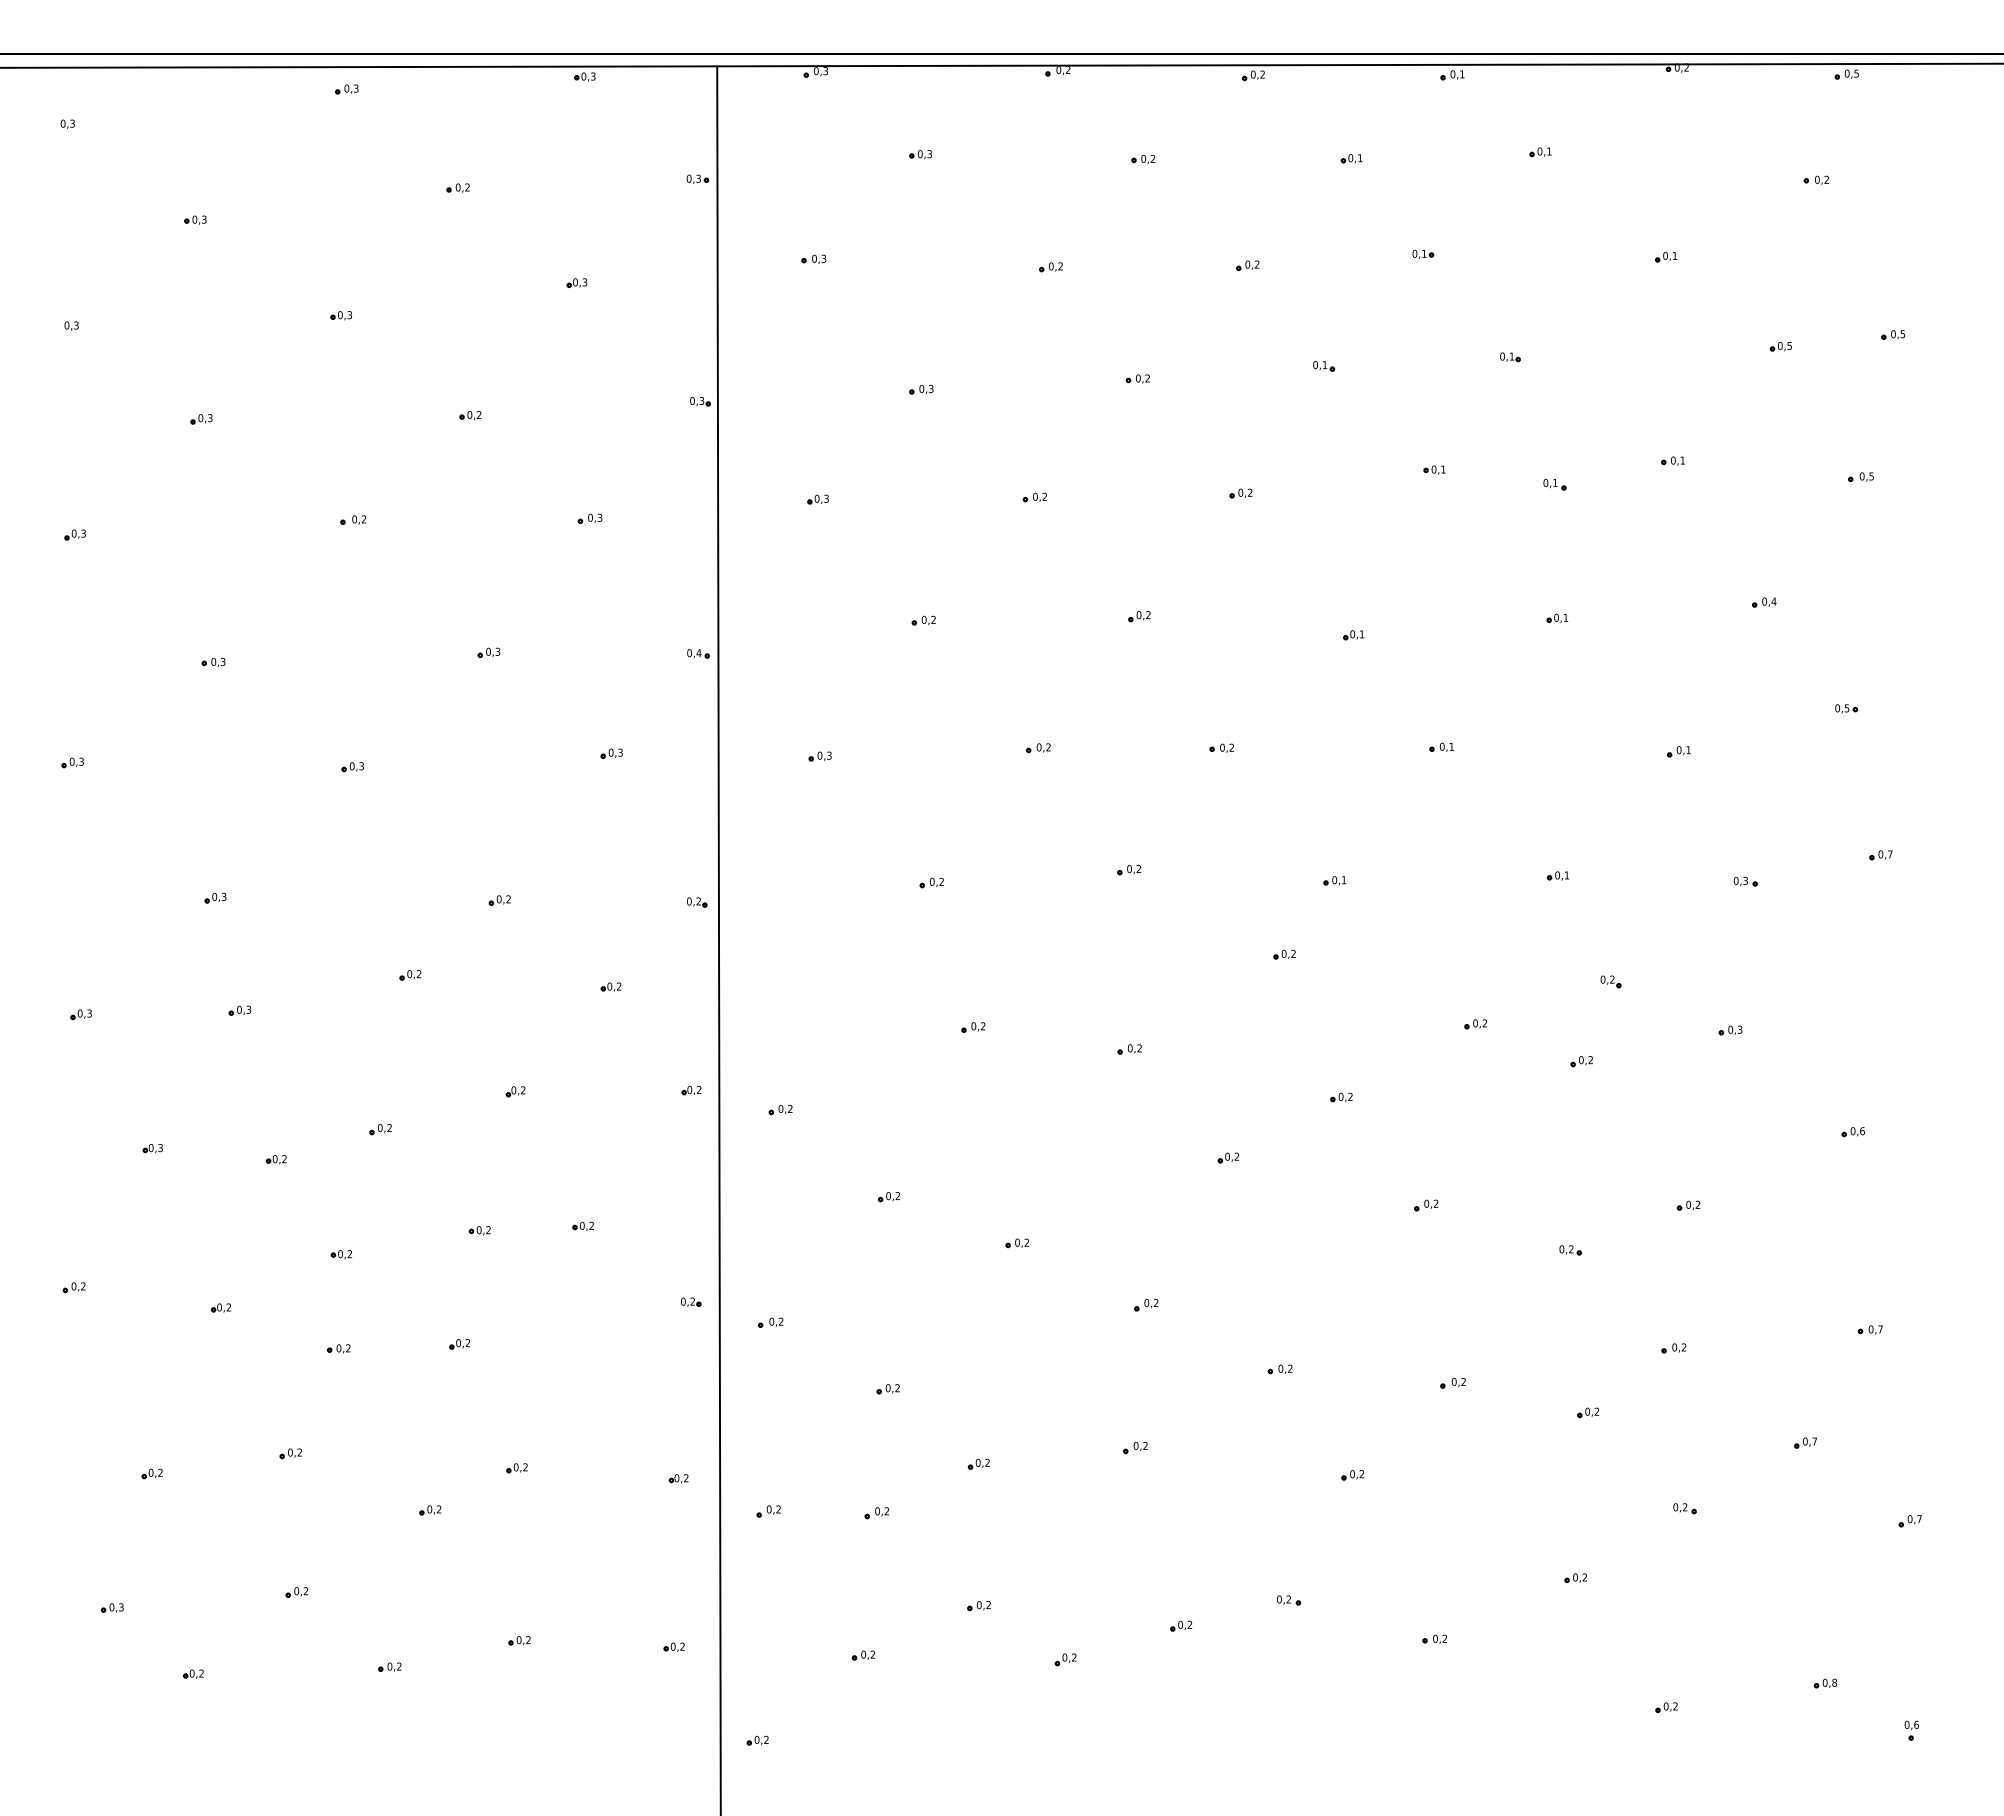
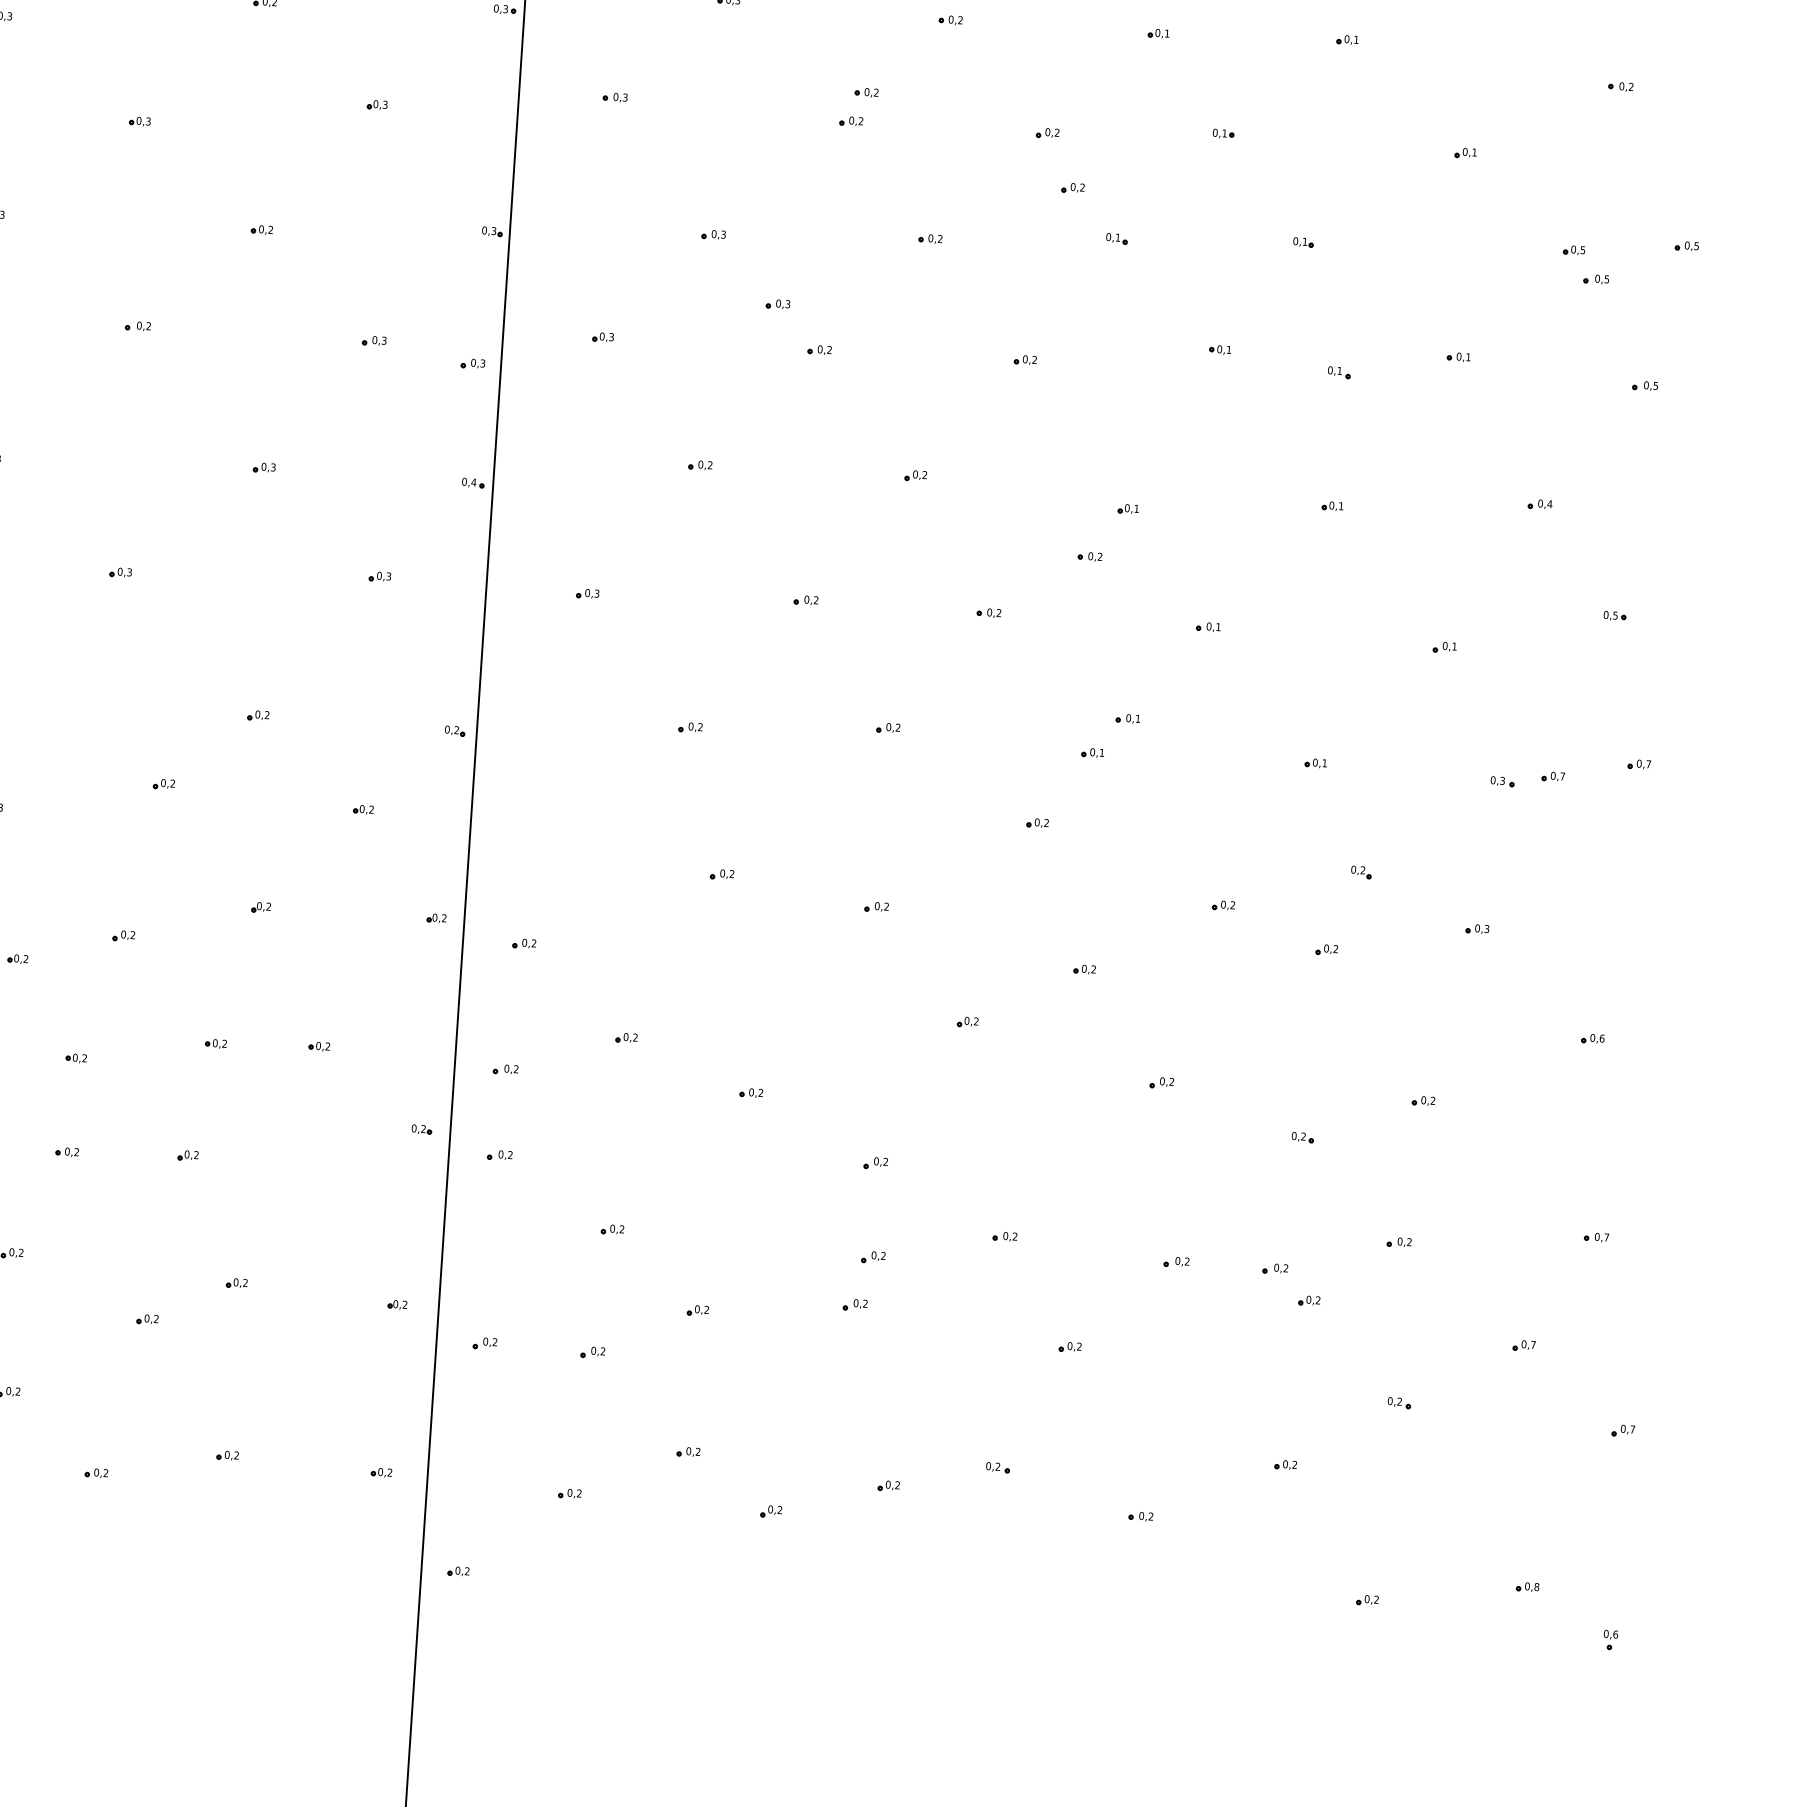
part: (1064, 236) -> (866, 91), added
part: (1276, 318) -> (1072, 187), added
part: (1804, 374) -> (1595, 279), added
part: (990, 454) -> (778, 304), added
part: (689, 534) -> (472, 363), added
part: (1318, 684) -> (1089, 555), added
part: (1367, 843) -> (1127, 717), added
part: (1795, 873) -> (1552, 776), added
part: (770, 1236) -> (505, 1069), added
part: (1551, 1383) -> (1274, 1269), added
part: (1150, 1399) -> (873, 1257), added

